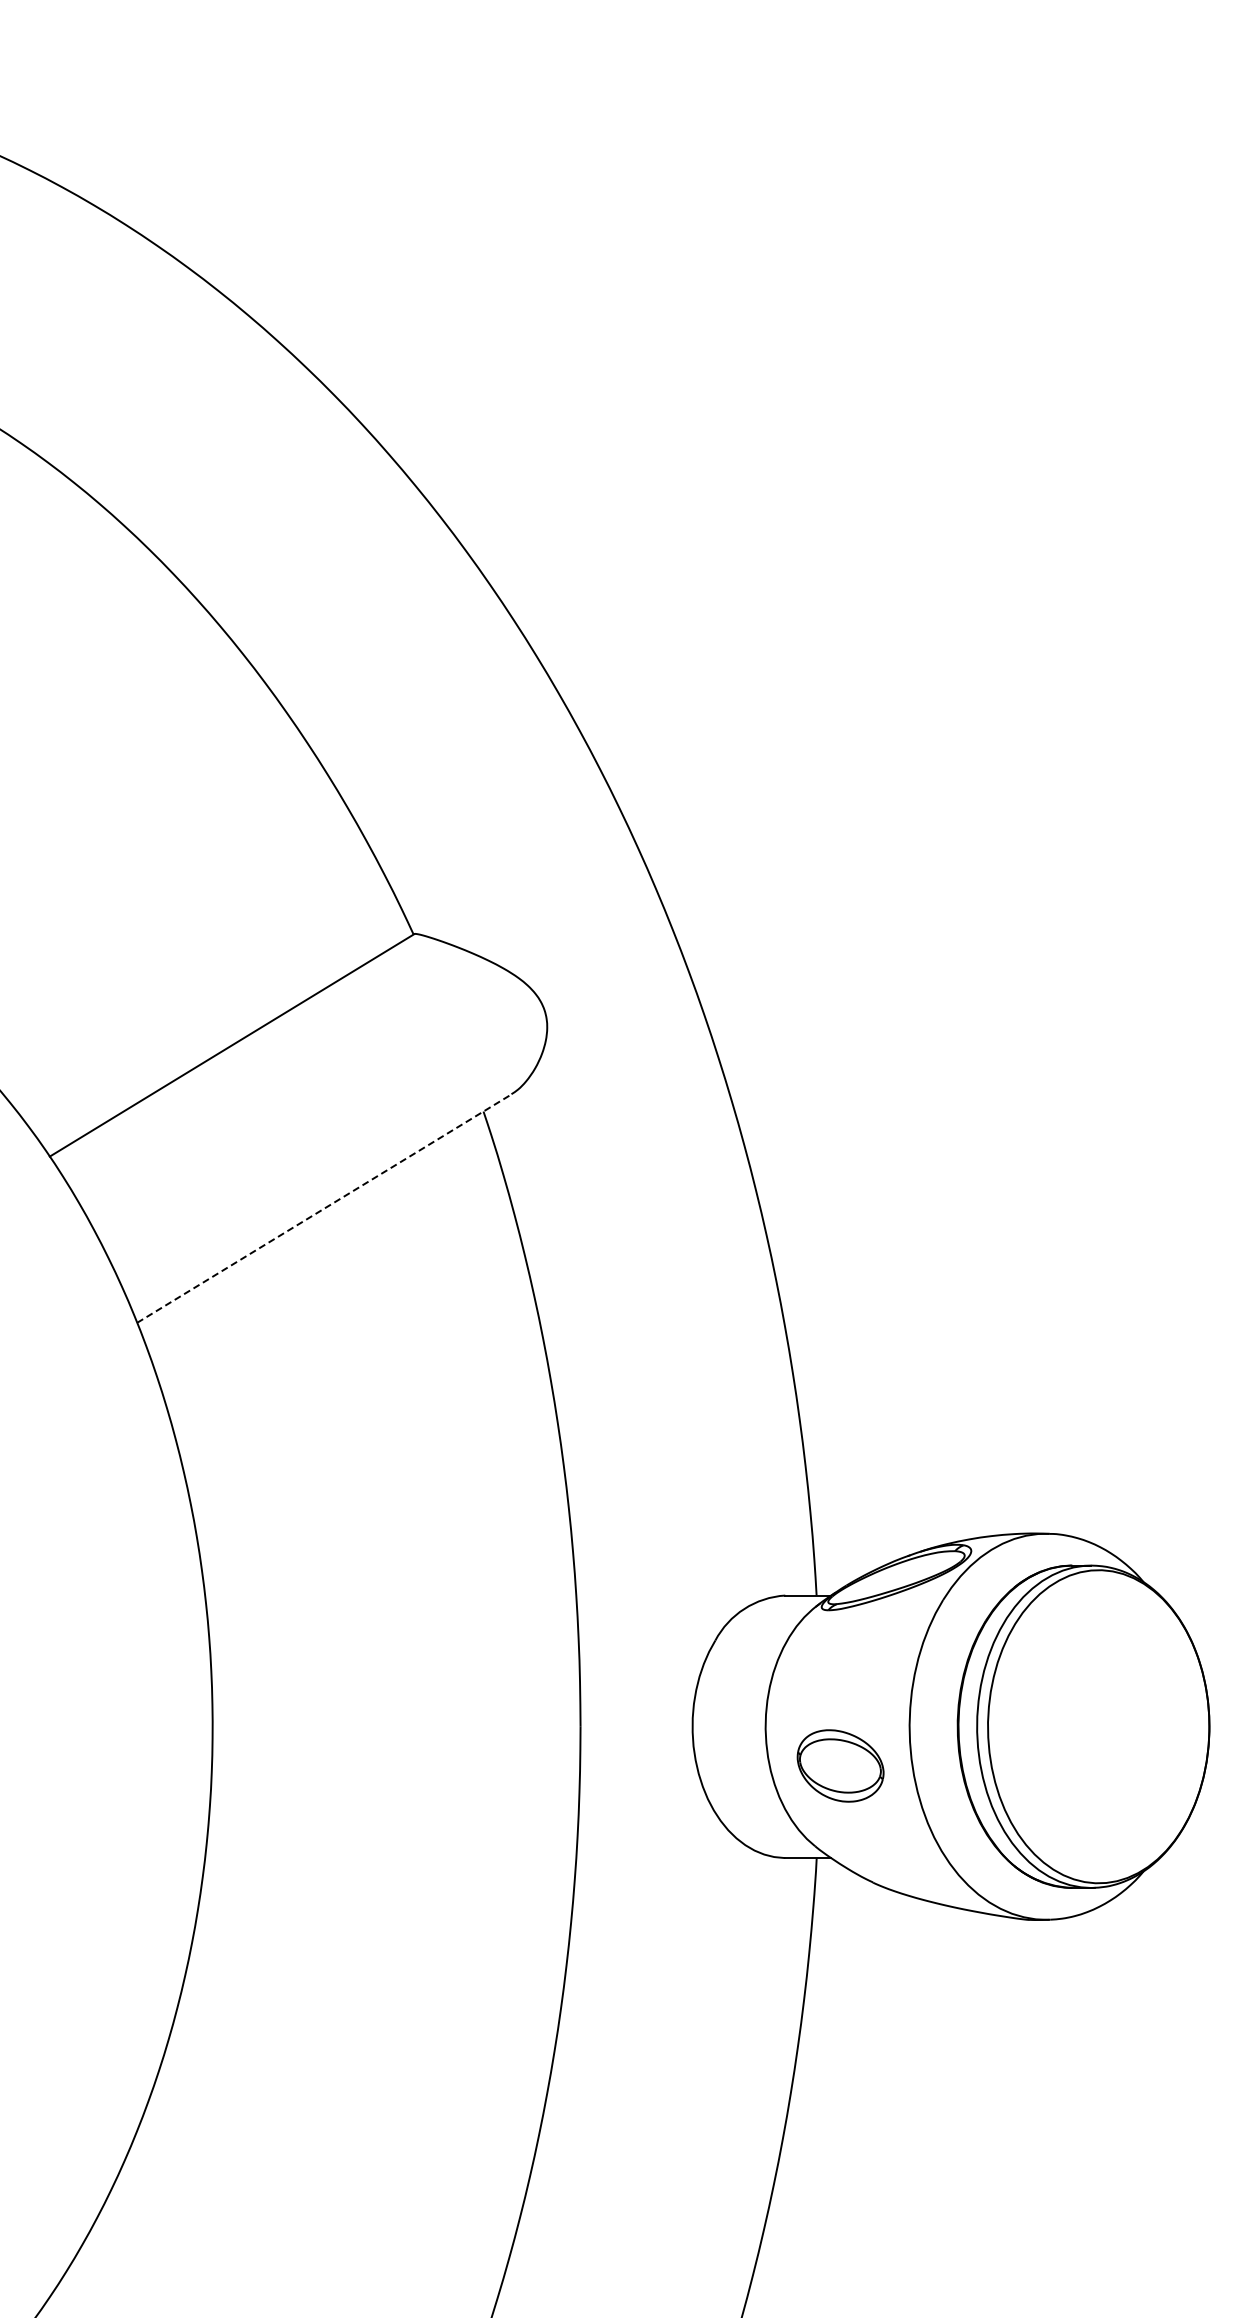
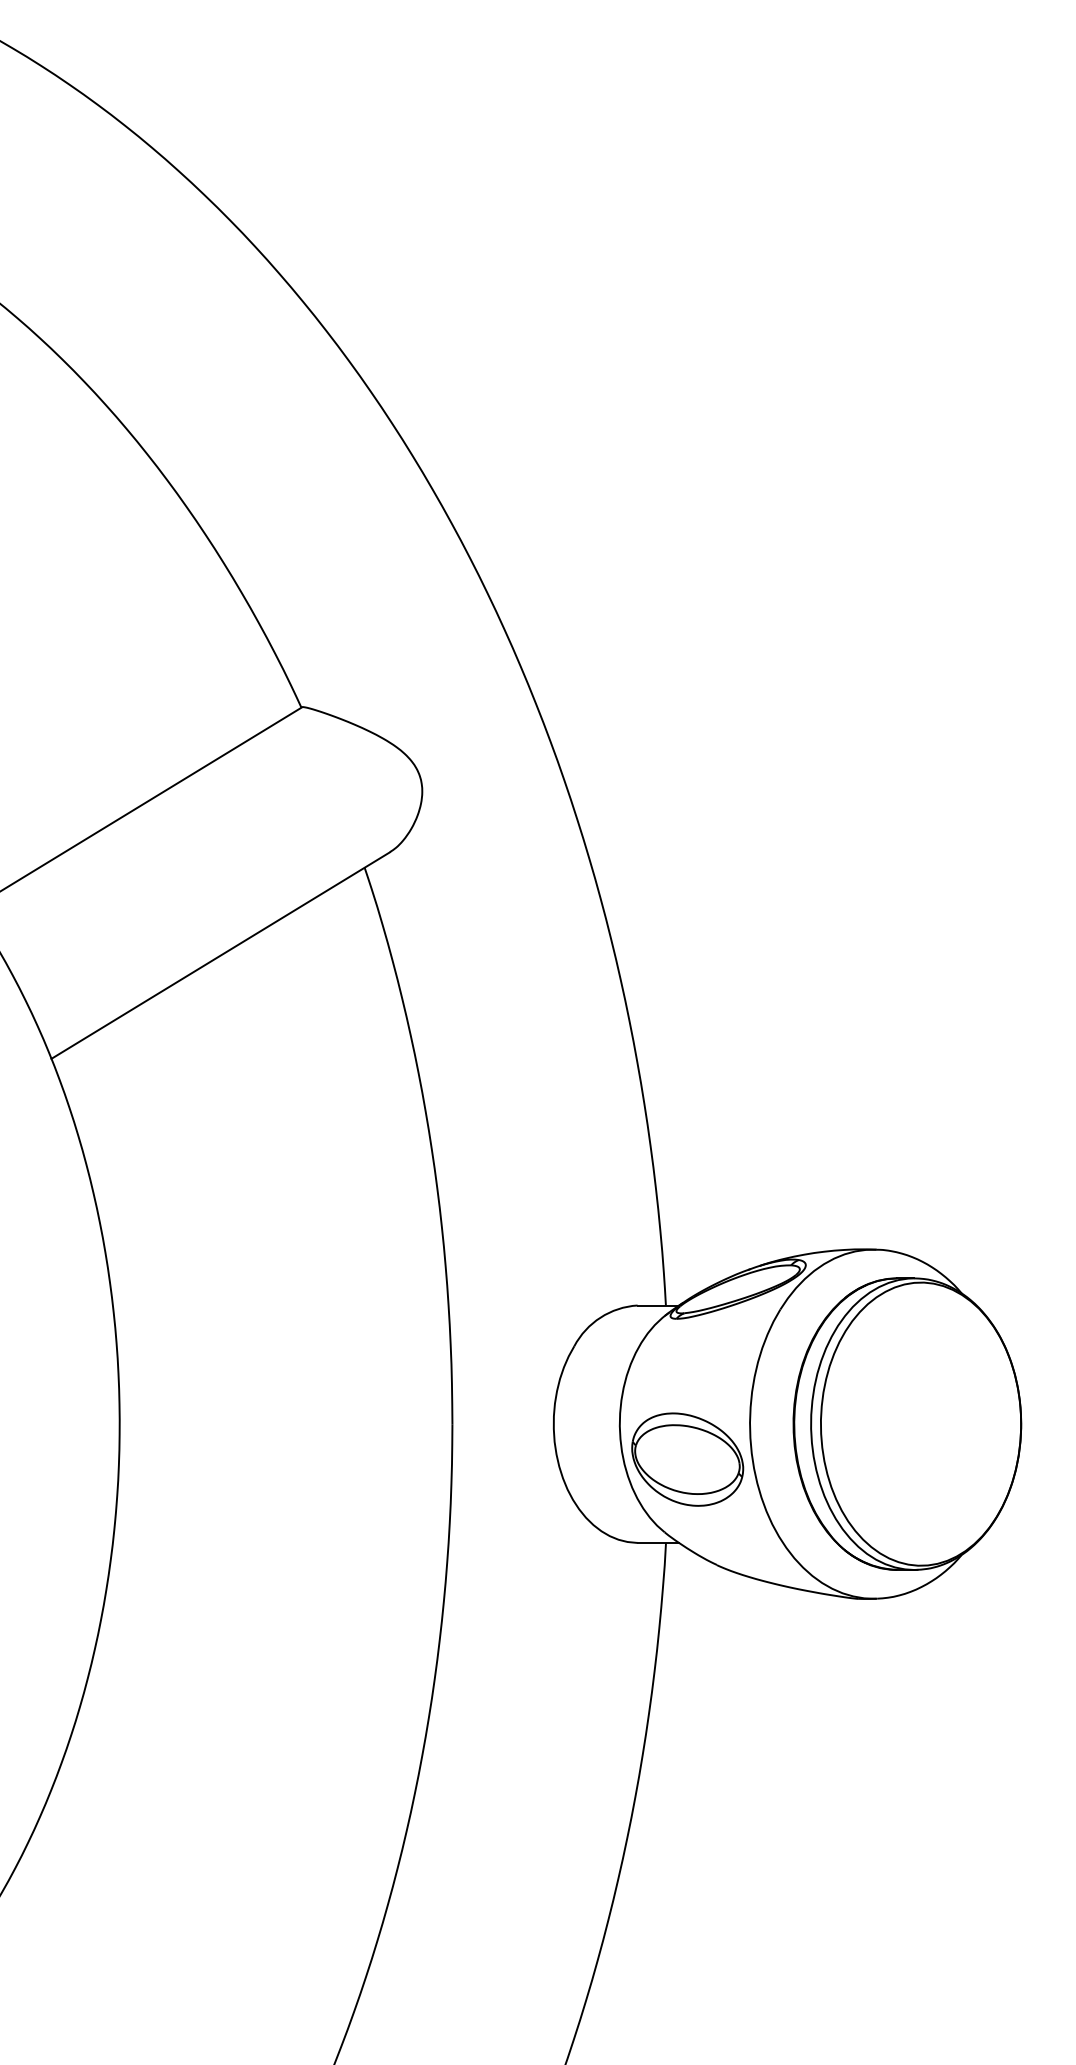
line: (324, 1208) -> (220, 955), dashed -> solid
part: (840, 1765) -> (687, 1459), size x1.43

